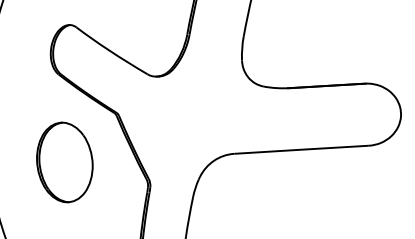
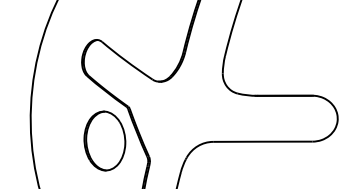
part: (64, 161) -> (104, 140), moved

